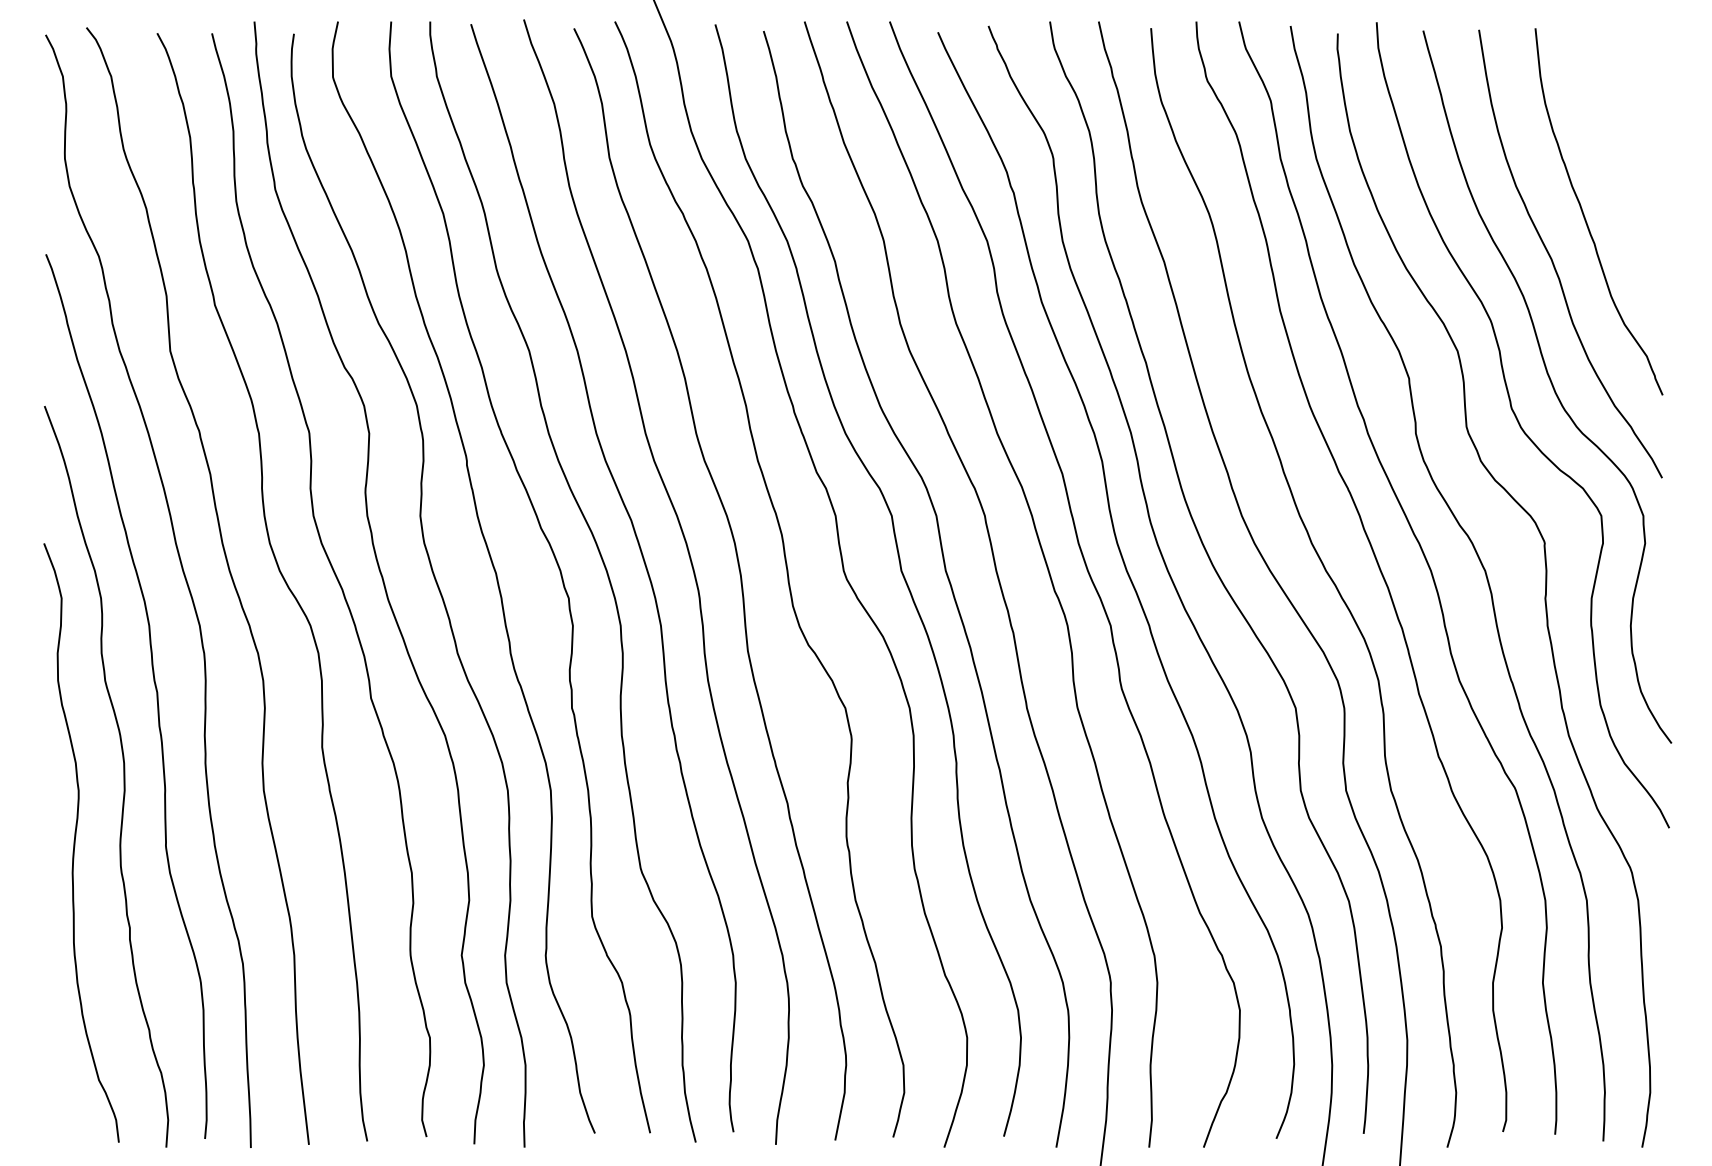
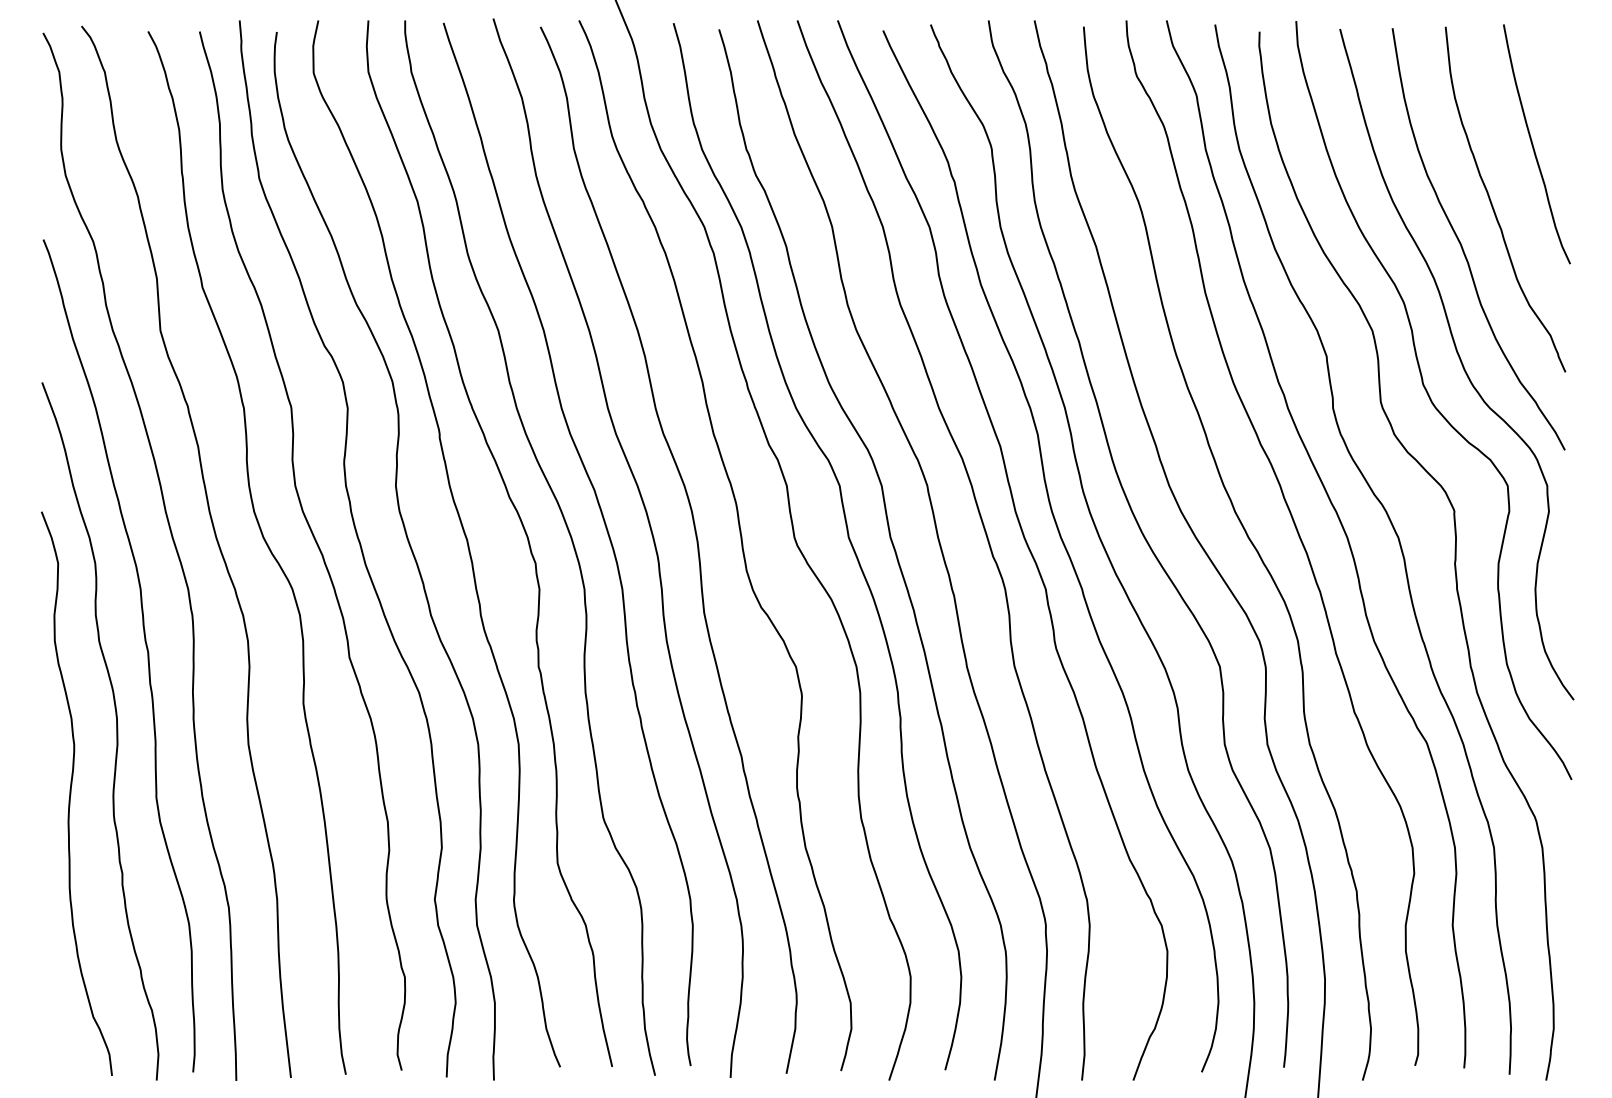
curve: (1628, 153) -> (1533, 144), added

